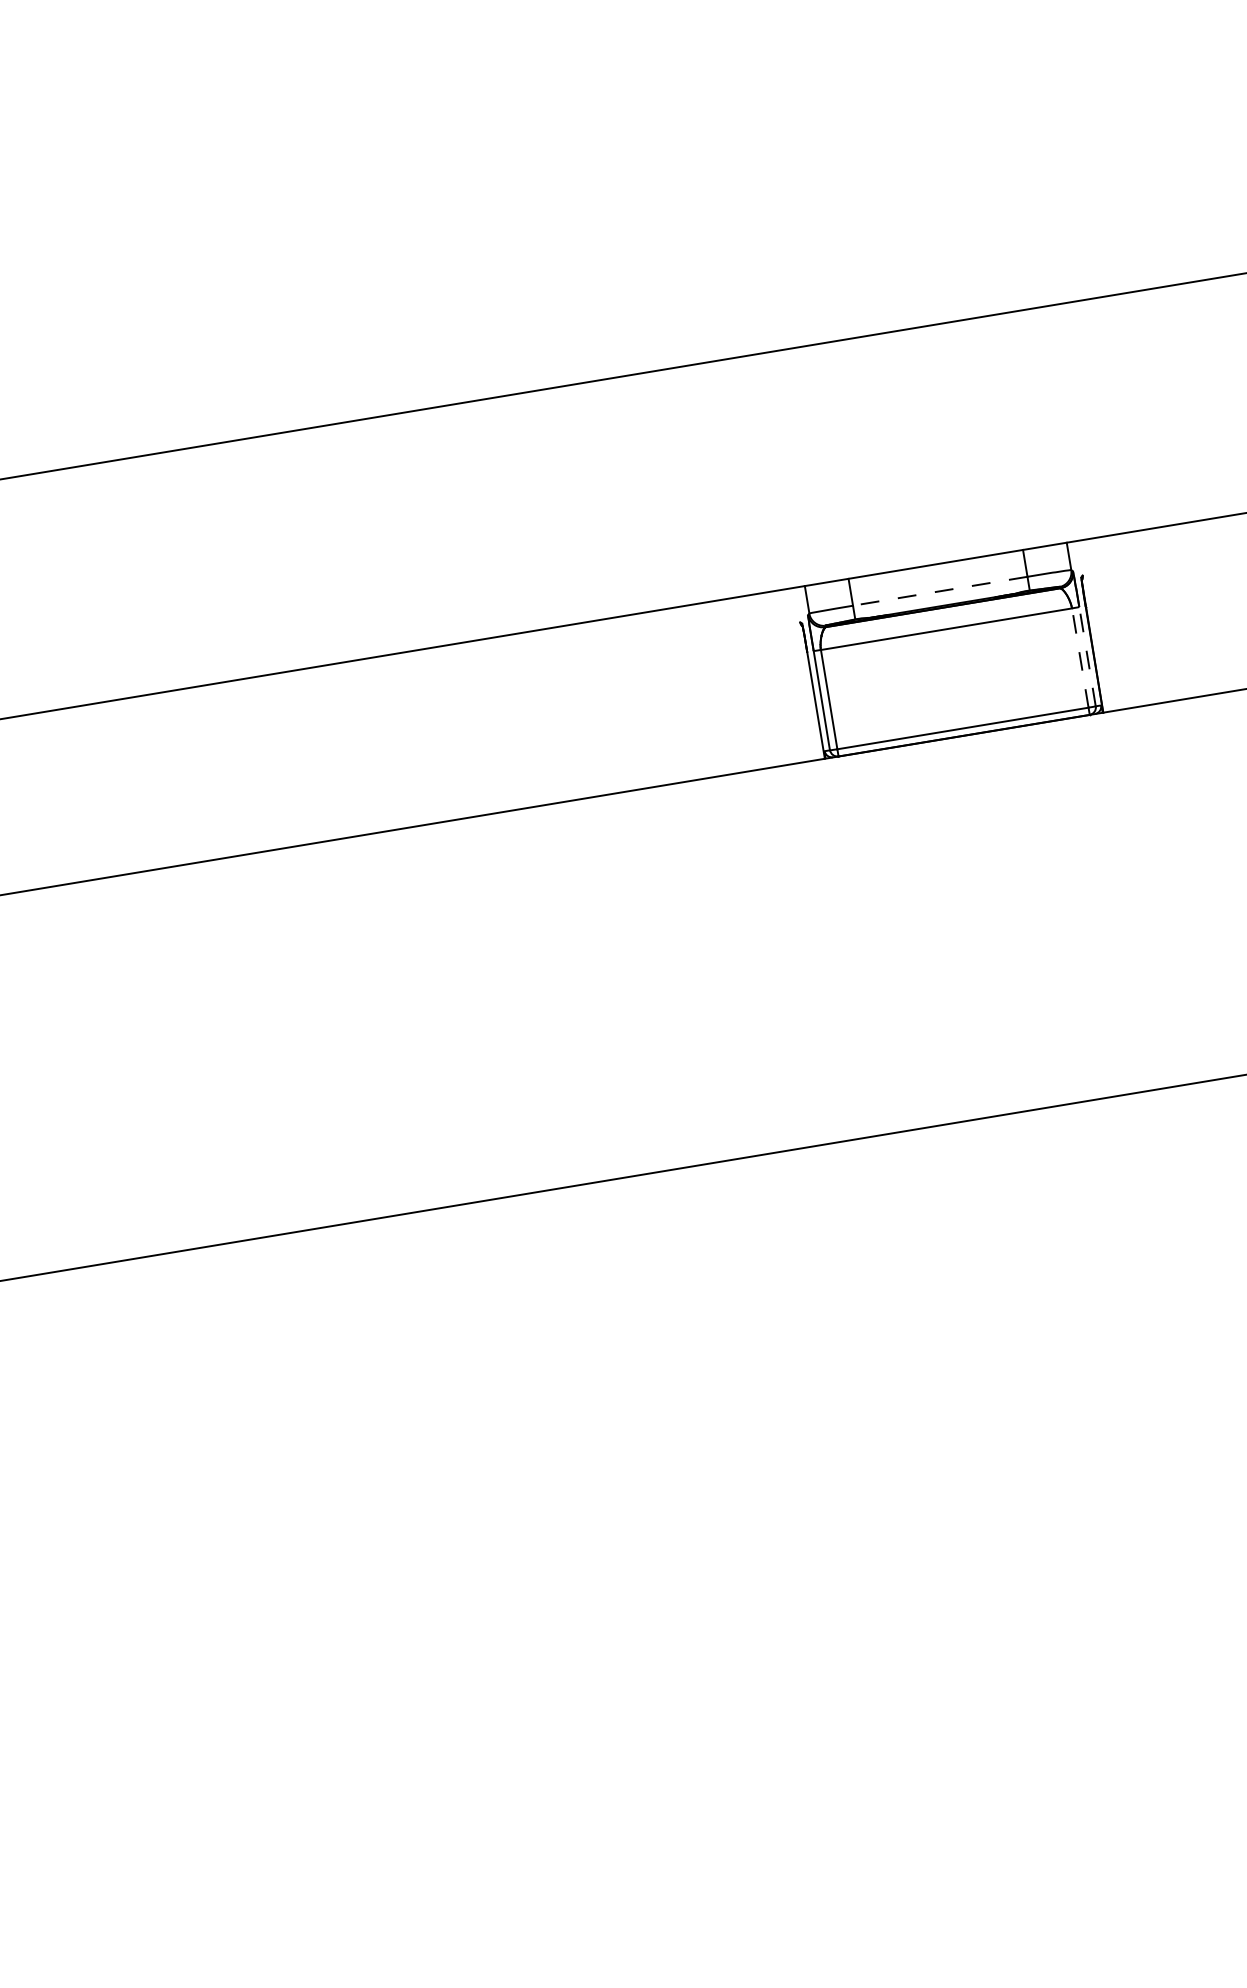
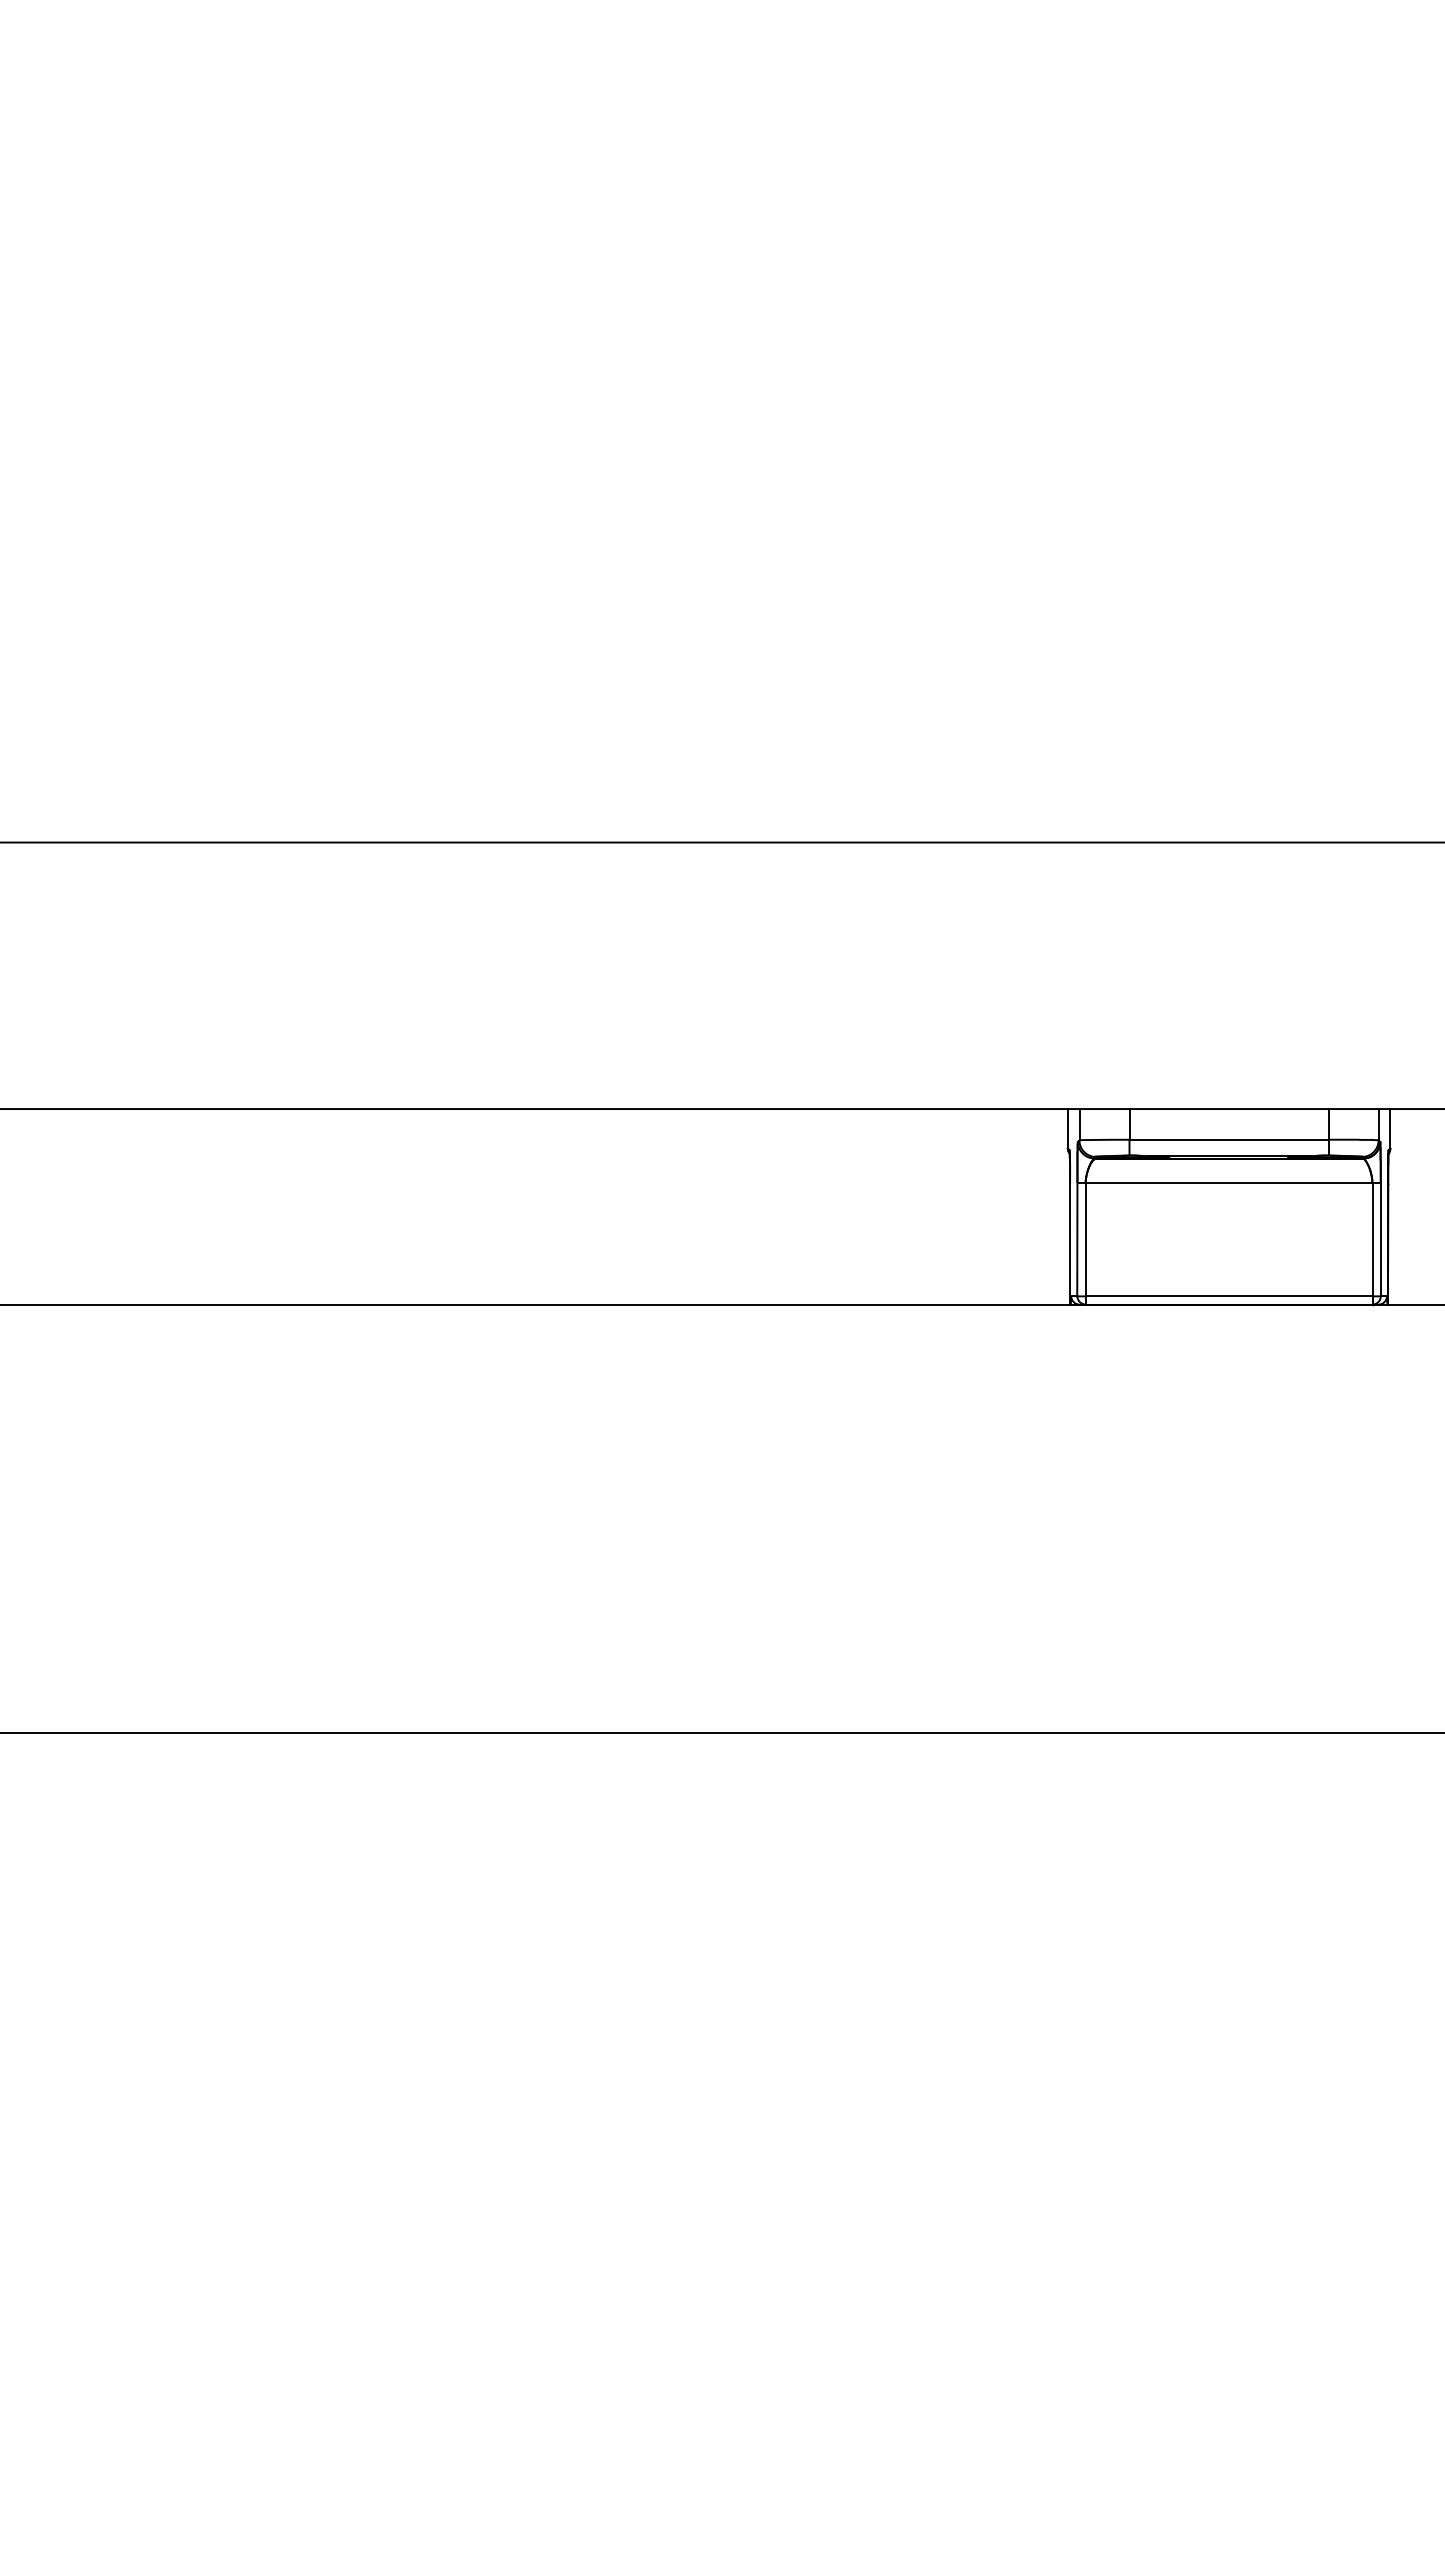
line: (1079, 558) -> (1390, 1128), added
line: (940, 591) -> (1229, 1139), dashed -> solid
line: (797, 604) -> (1067, 1128), added
line: (1087, 656) -> (1380, 1239), dashed -> solid
line: (1080, 657) -> (1372, 1239), dashed -> solid

